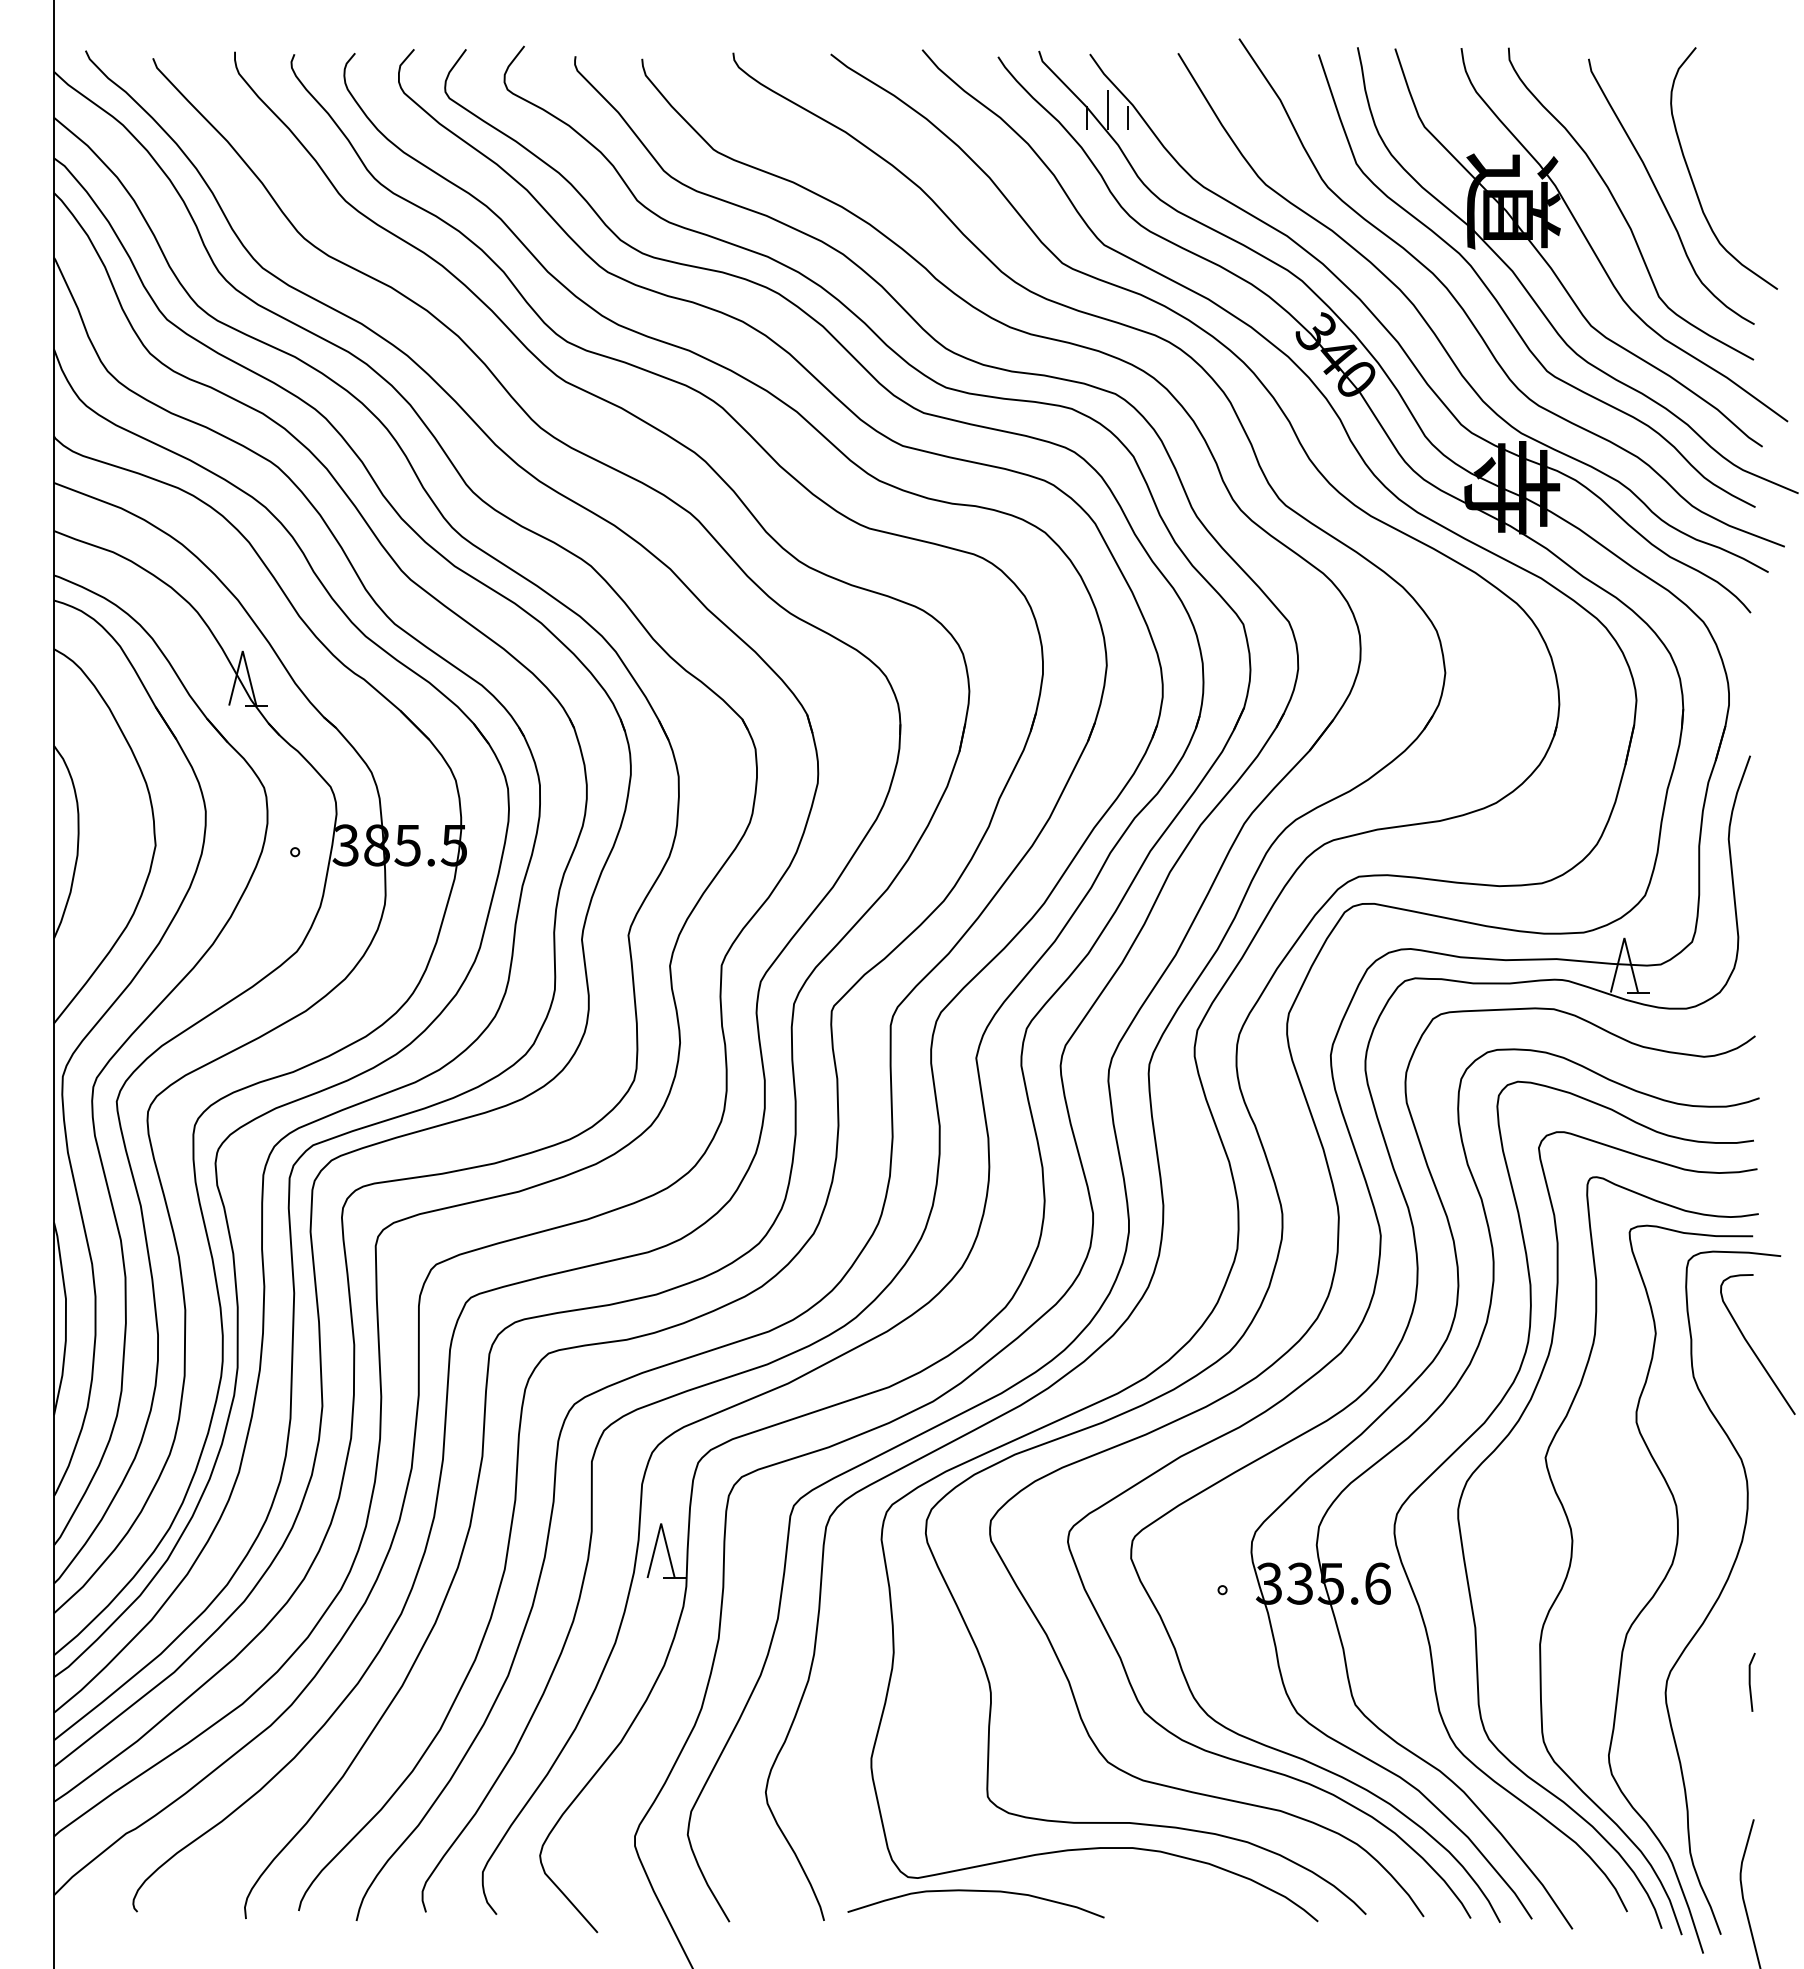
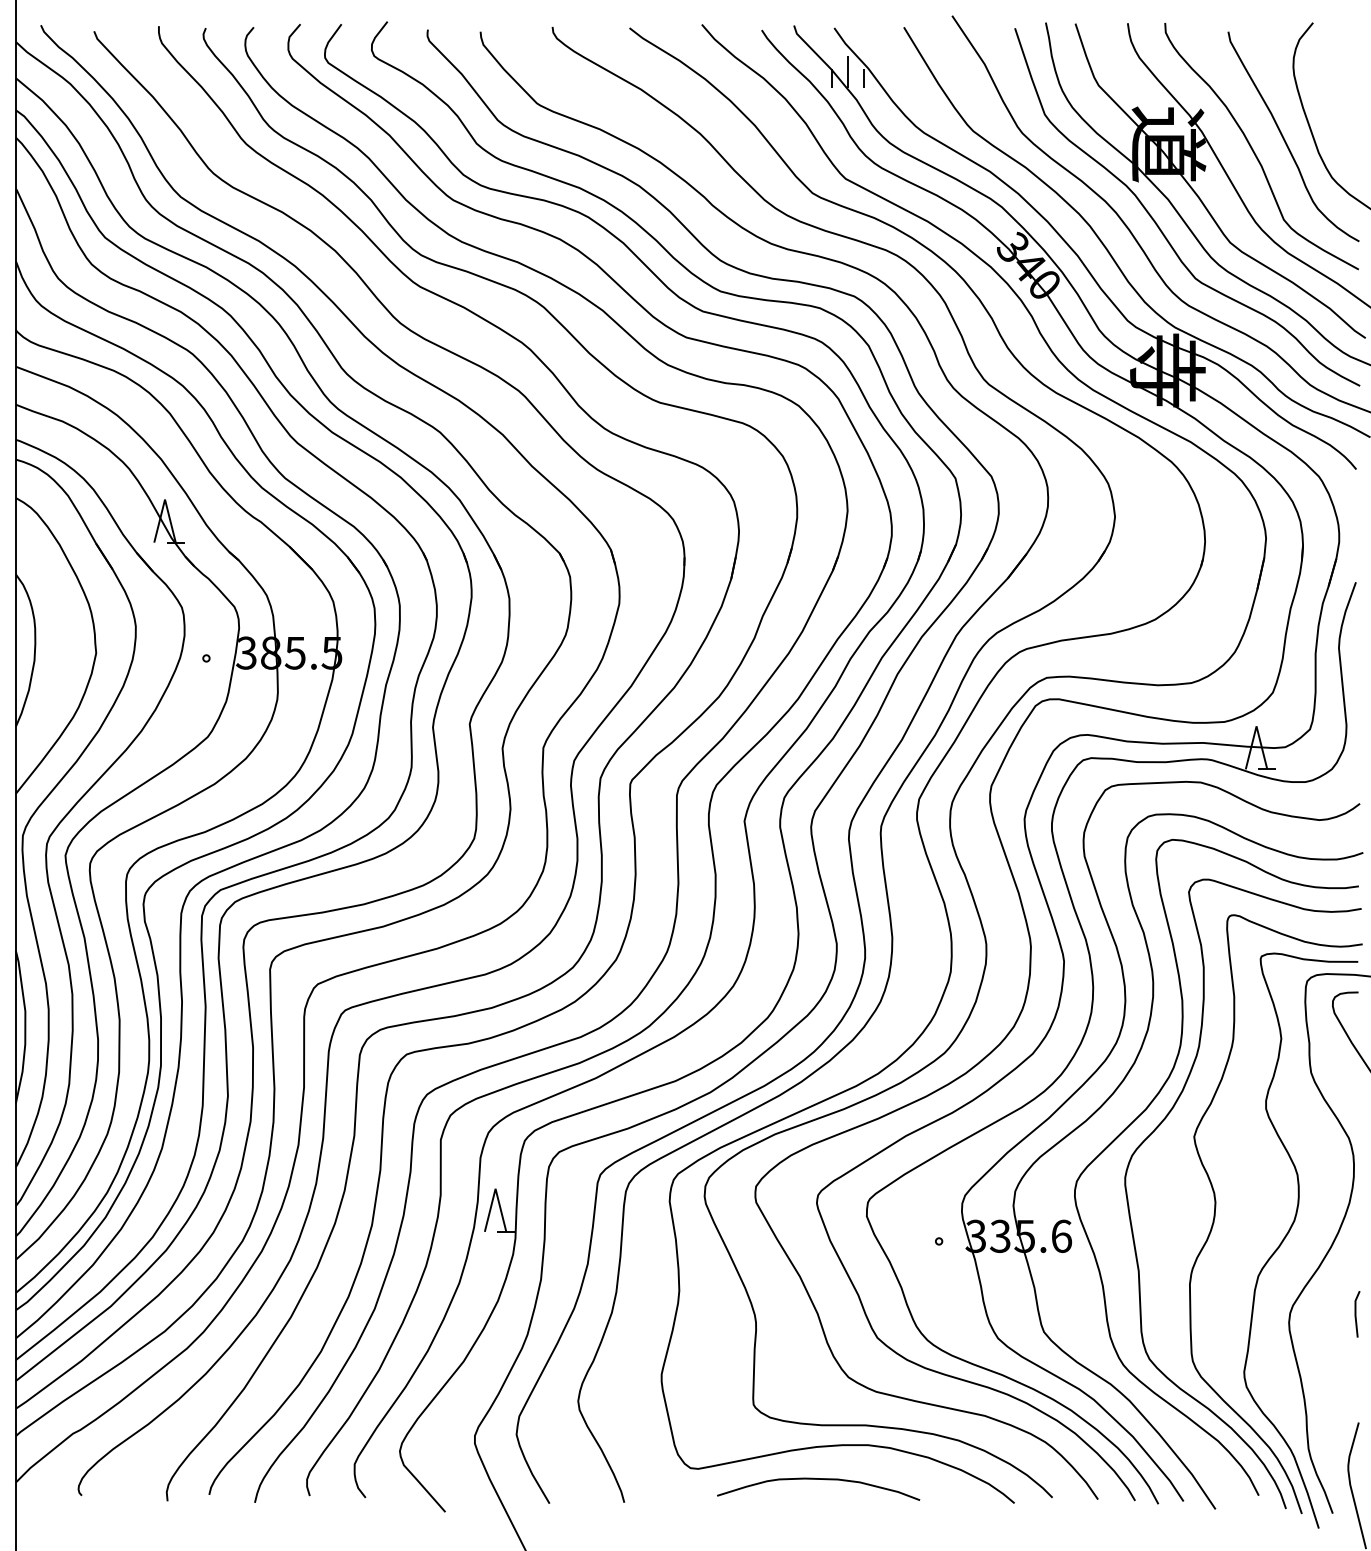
curve: (975, 1891) -> (818, 1479), moved

